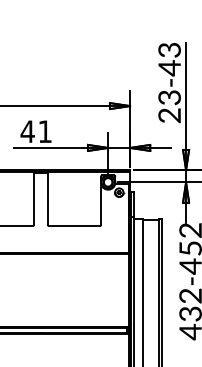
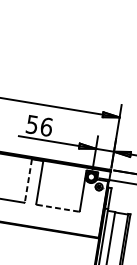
text: (36, 131) -> (39, 125), 41 -> 56
line: (34, 199) -> (28, 181), solid -> dashed
line: (74, 226) -> (57, 208), solid -> dashed

